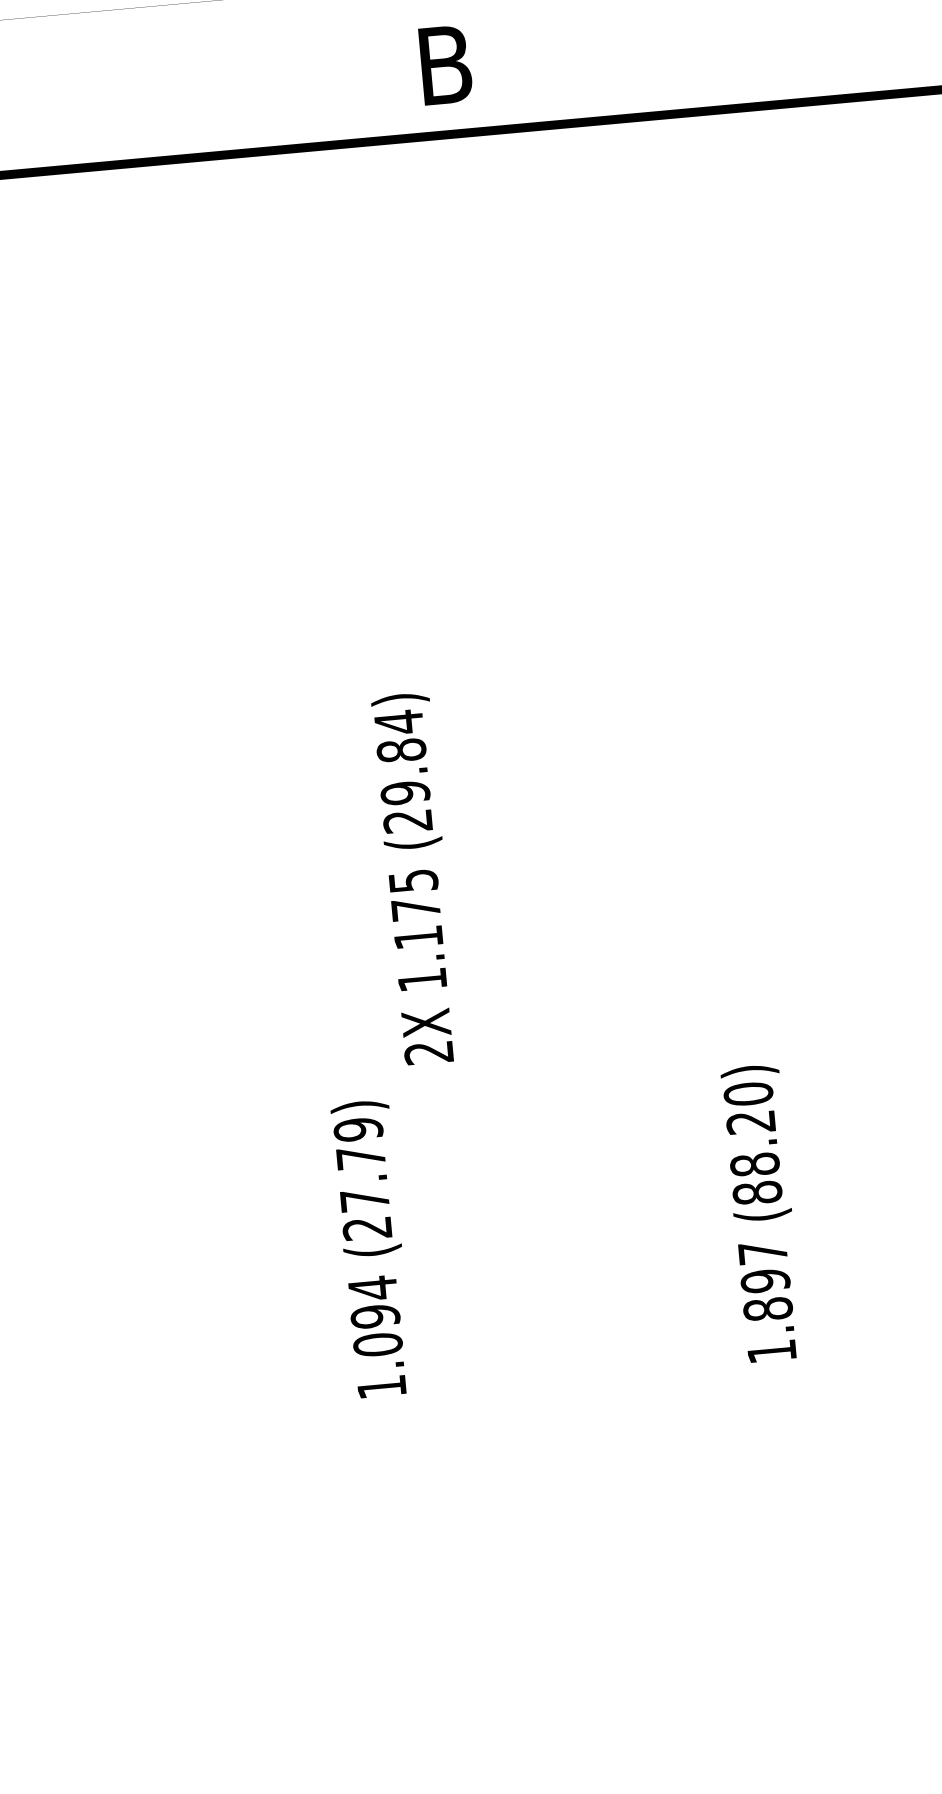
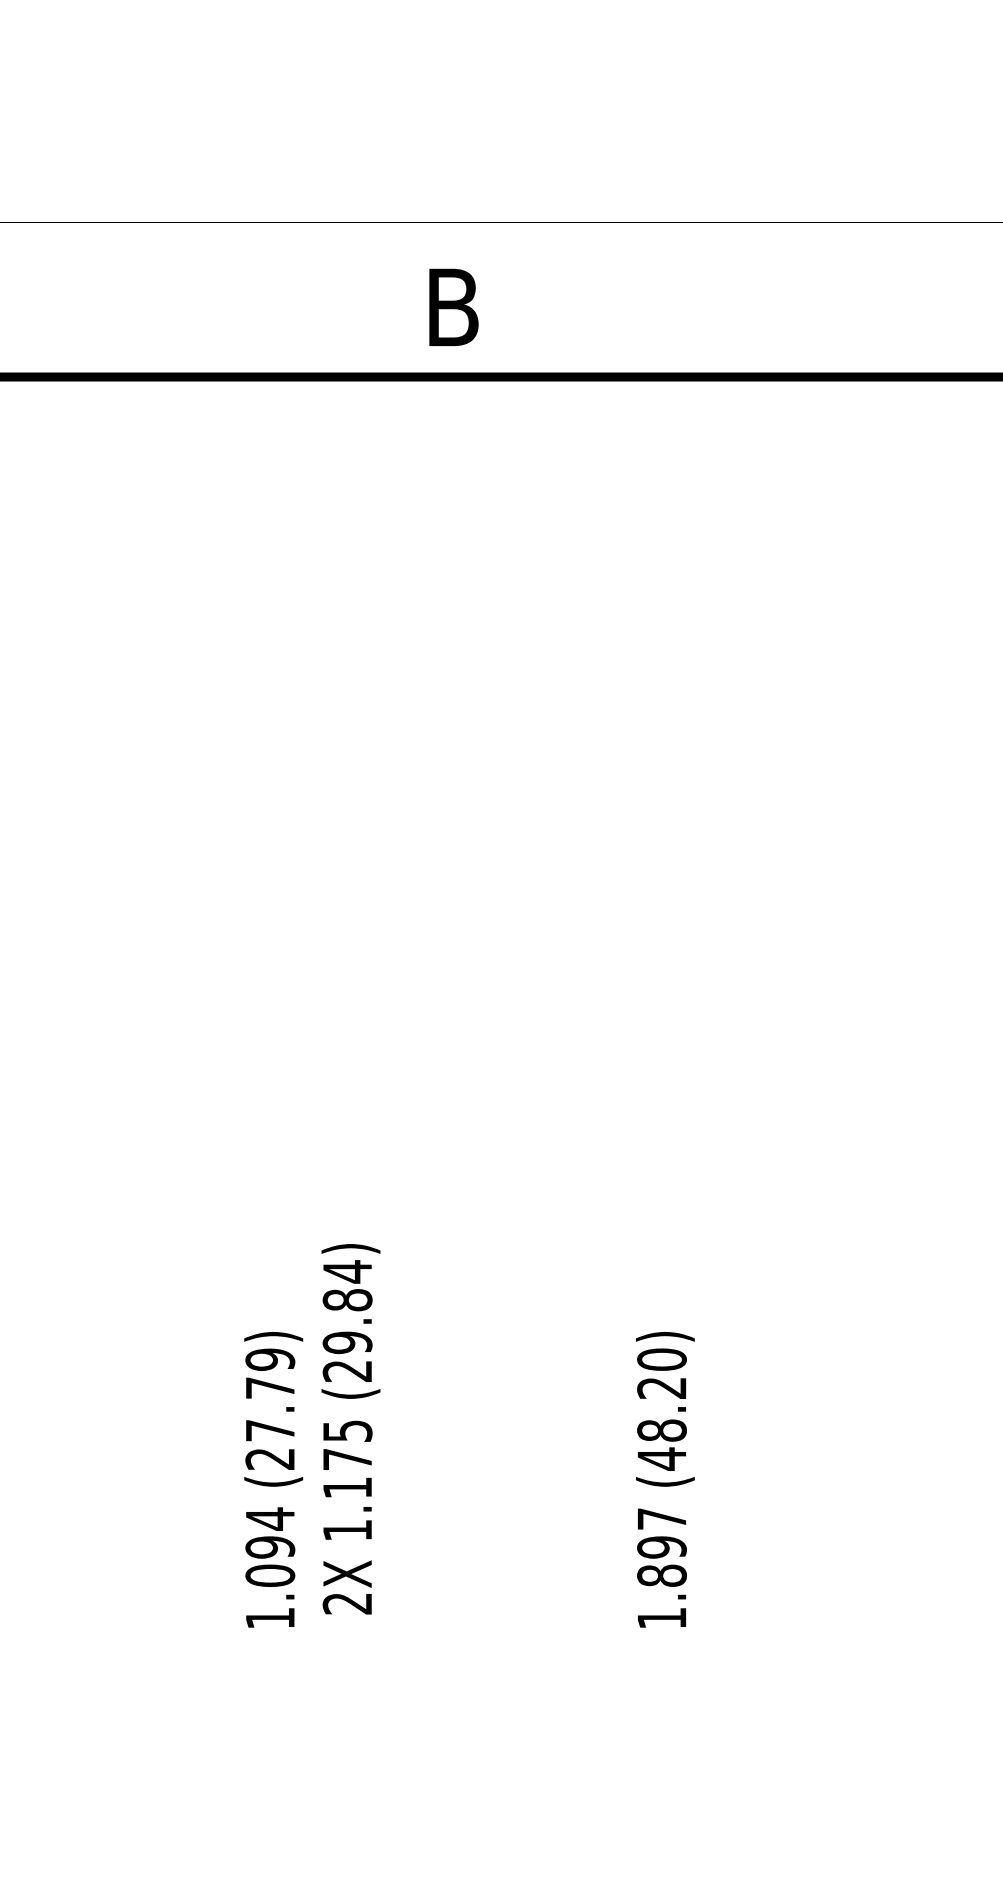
text: (416, 879) -> (350, 1429), moved
text: (756, 1192) -> (661, 1458), (88.20) -> (48.20)

